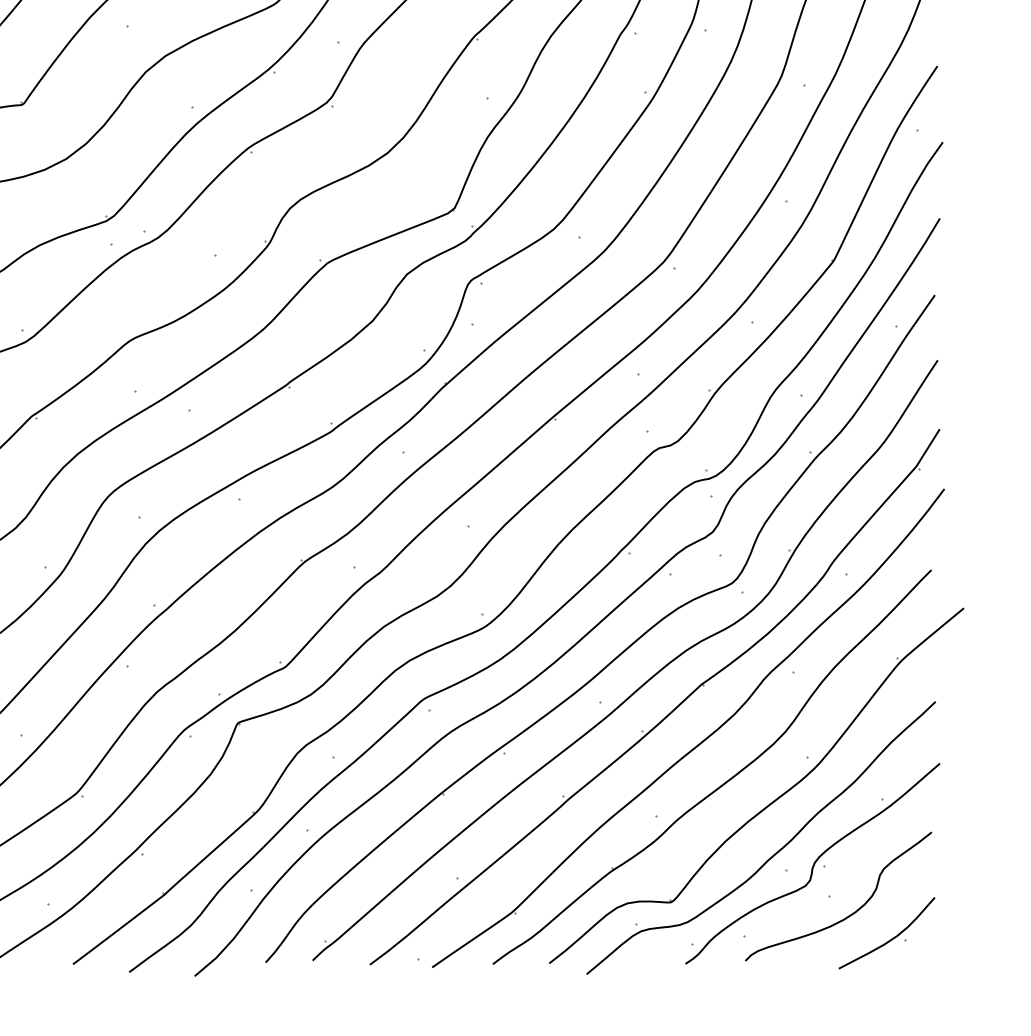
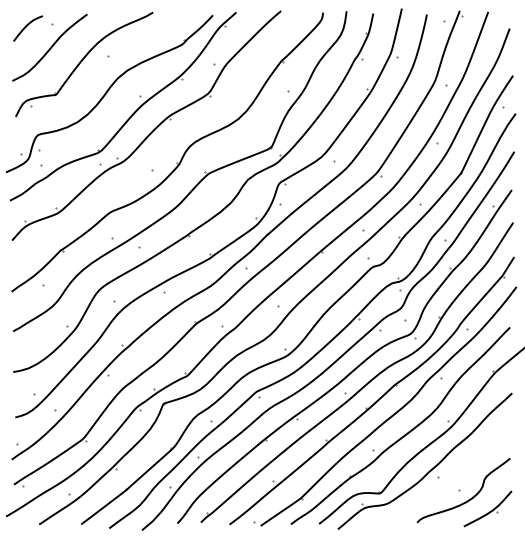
part: (812, 862) -> (450, 473), removed

